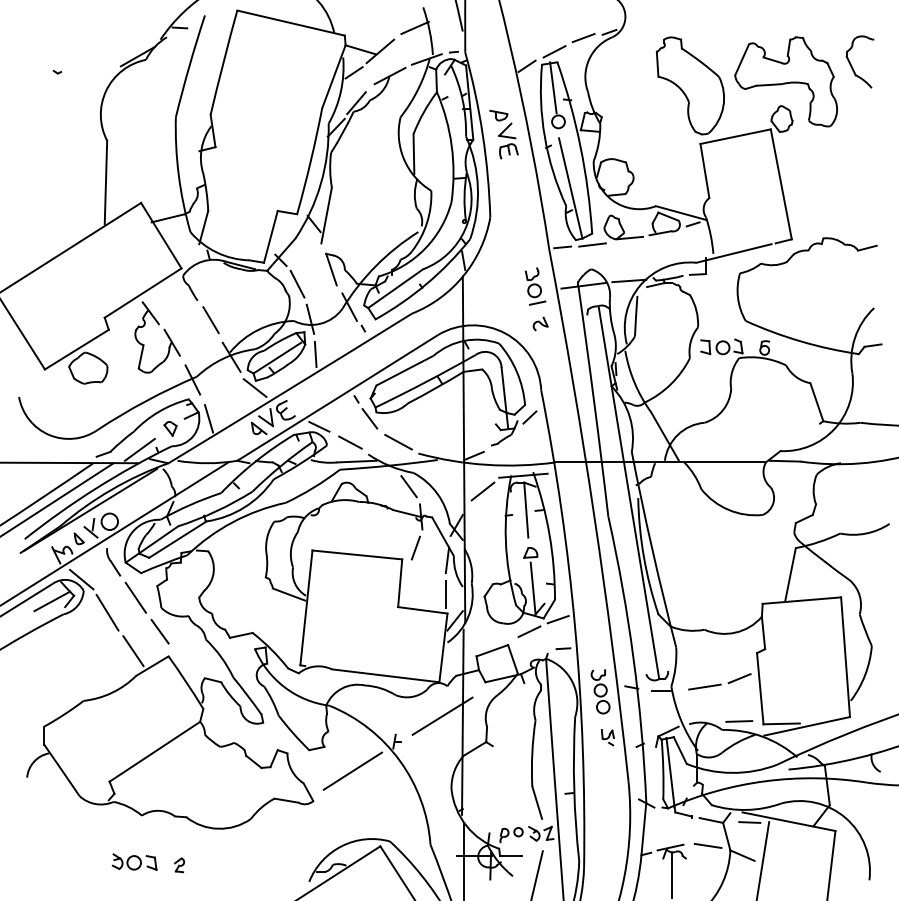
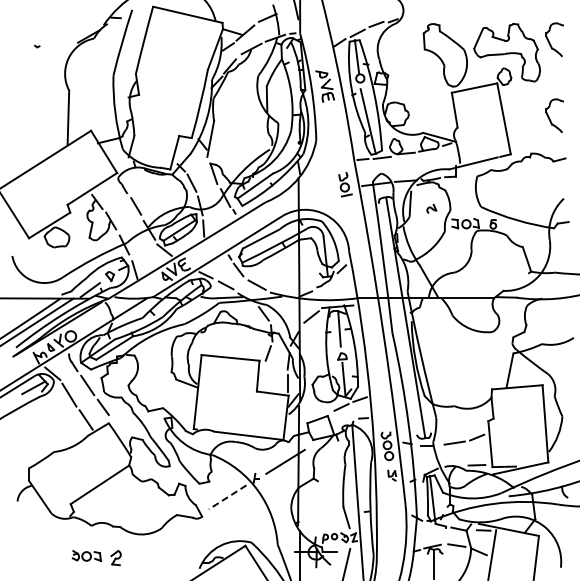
part: (859, 179) -> (554, 115), added
part: (540, 323) -> (431, 208), moved
line: (352, 771) -> (227, 497), solid -> dashed
part: (178, 864) -> (115, 557), size x1.6

